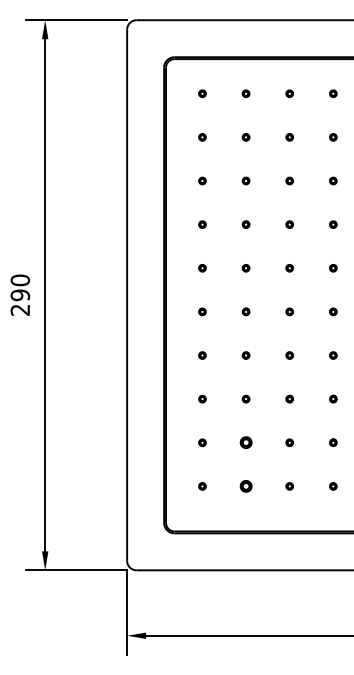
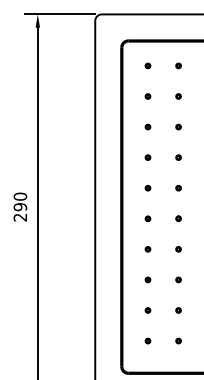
part: (245, 442) -> (178, 310), size x0.62
part: (245, 486) -> (178, 341), size x0.62

